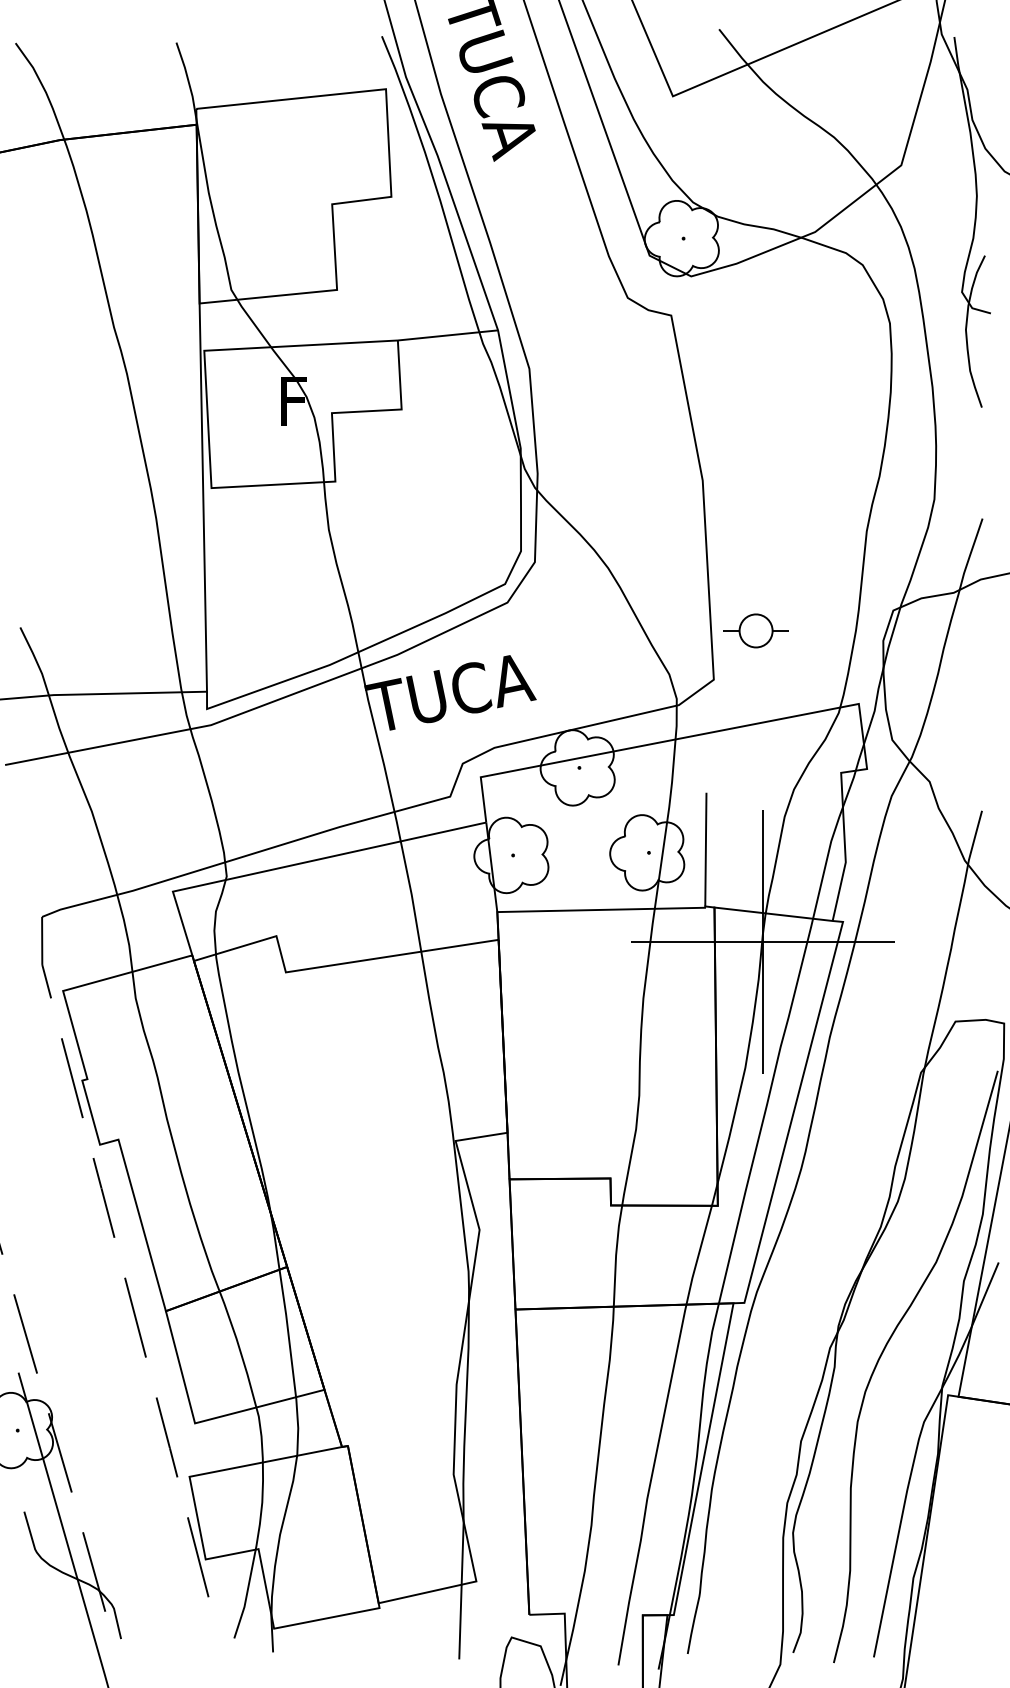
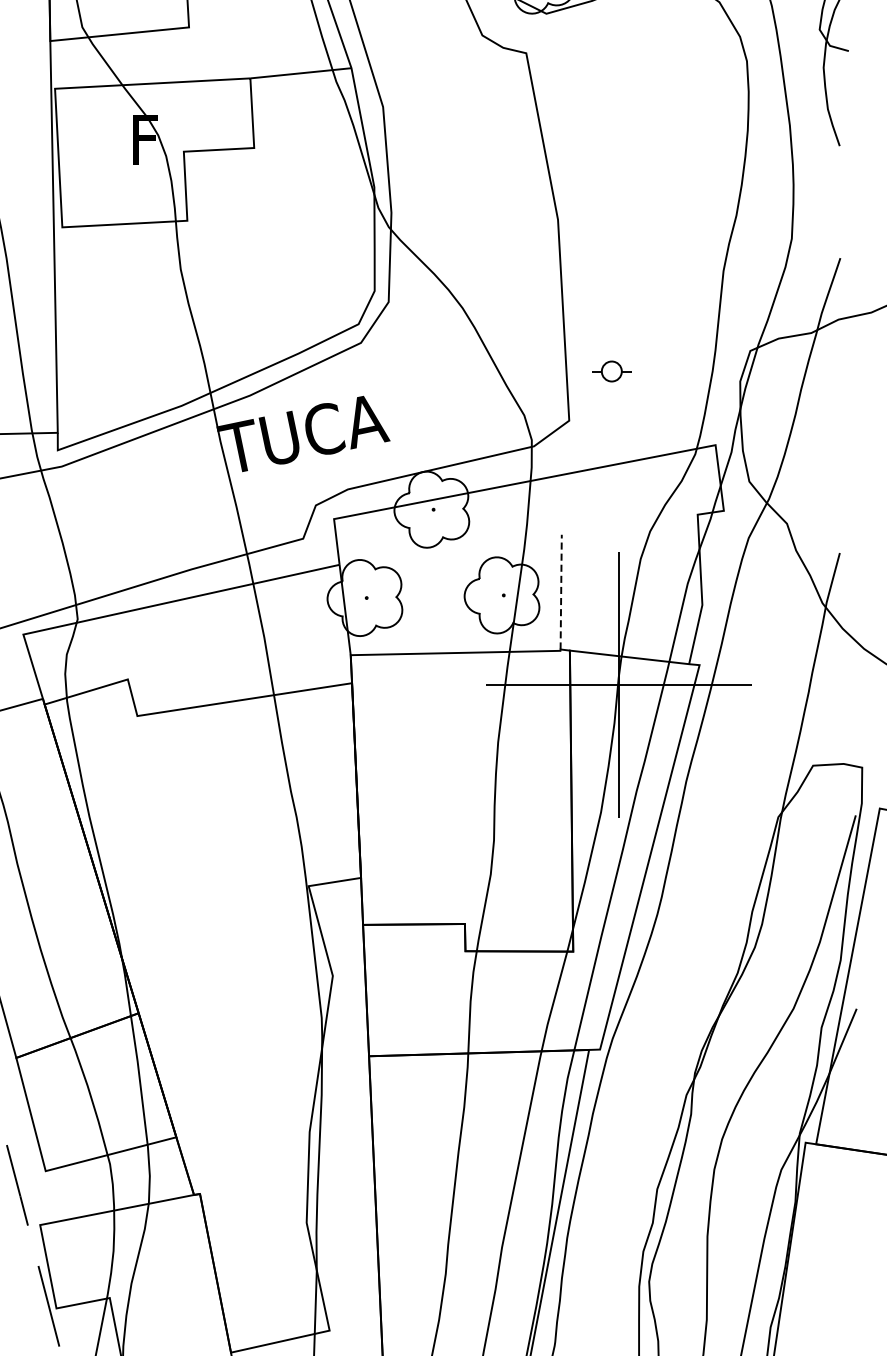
part: (755, 630) -> (611, 371), size x0.6
line: (705, 849) -> (560, 592), solid -> dashed

